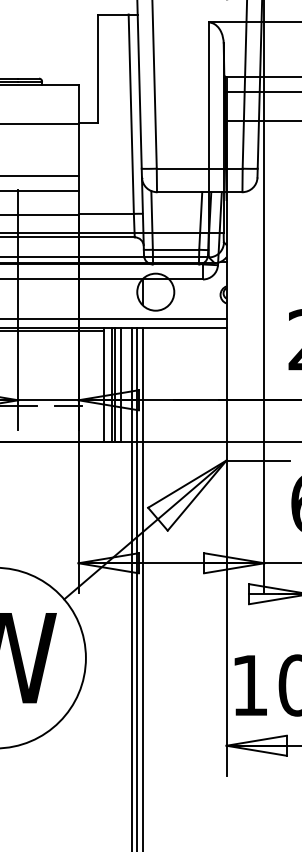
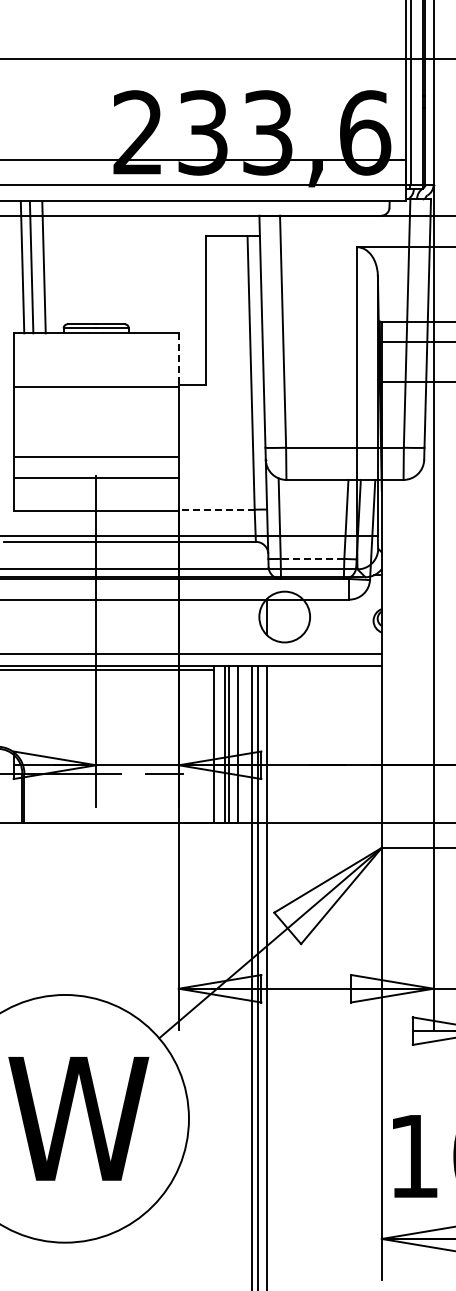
line: (78, 105) -> (178, 360), solid -> dashed
line: (106, 213) -> (216, 509), solid -> dashed
line: (176, 249) -> (312, 558), solid -> dashed

